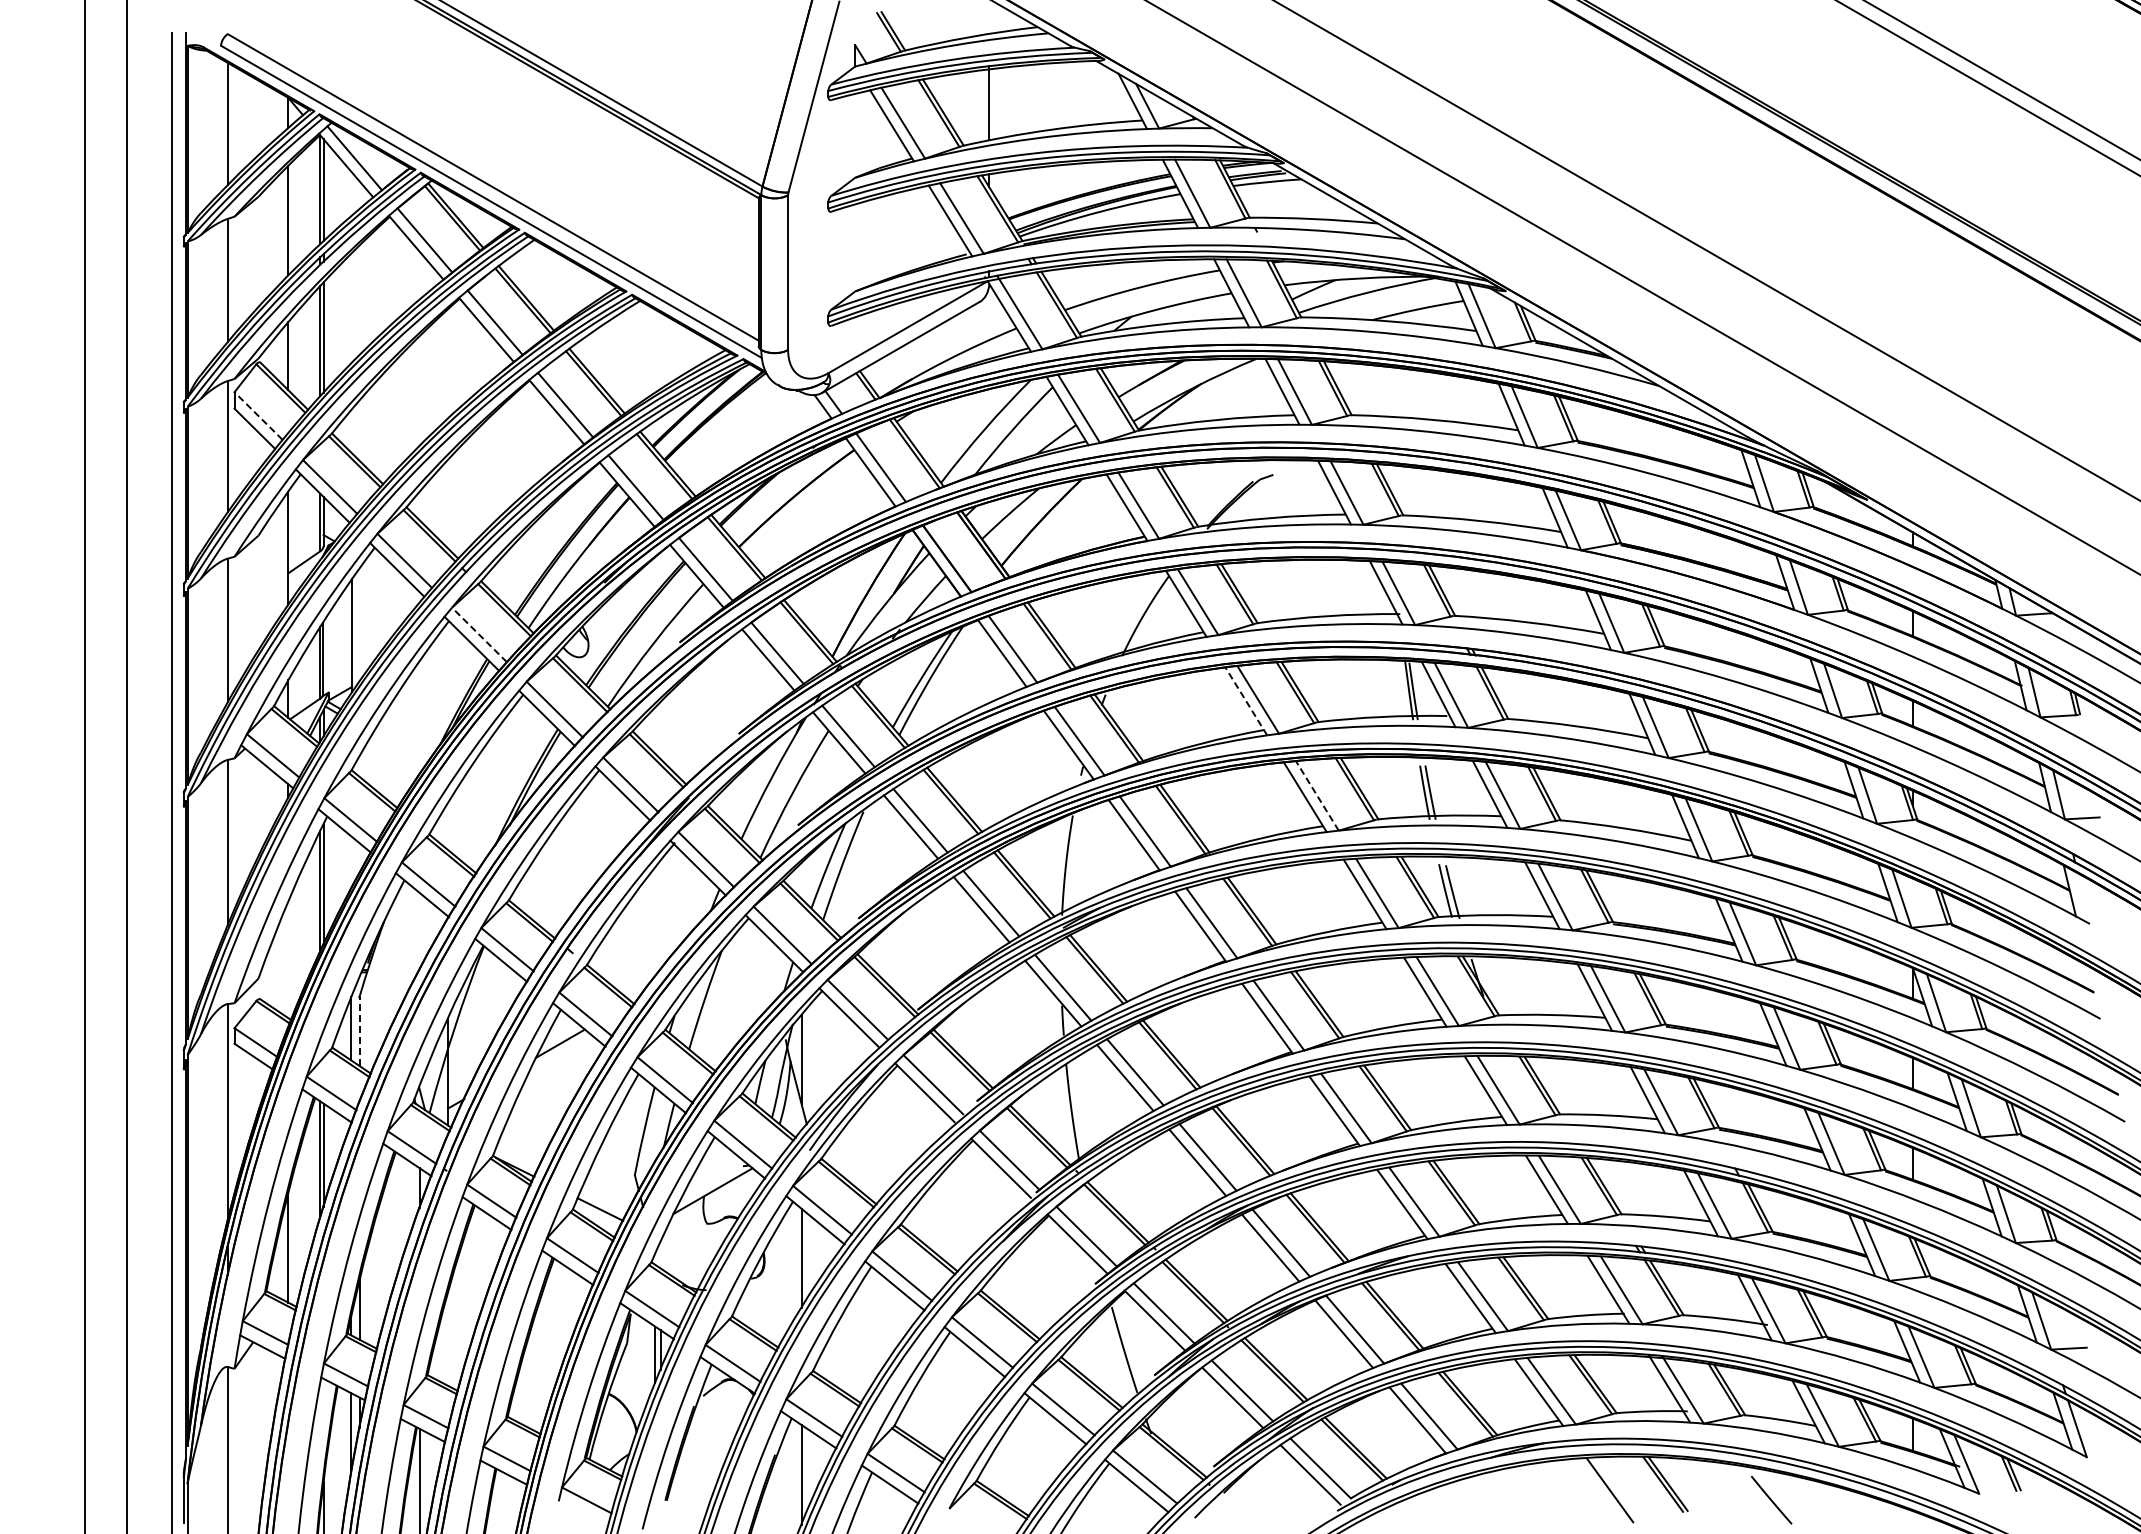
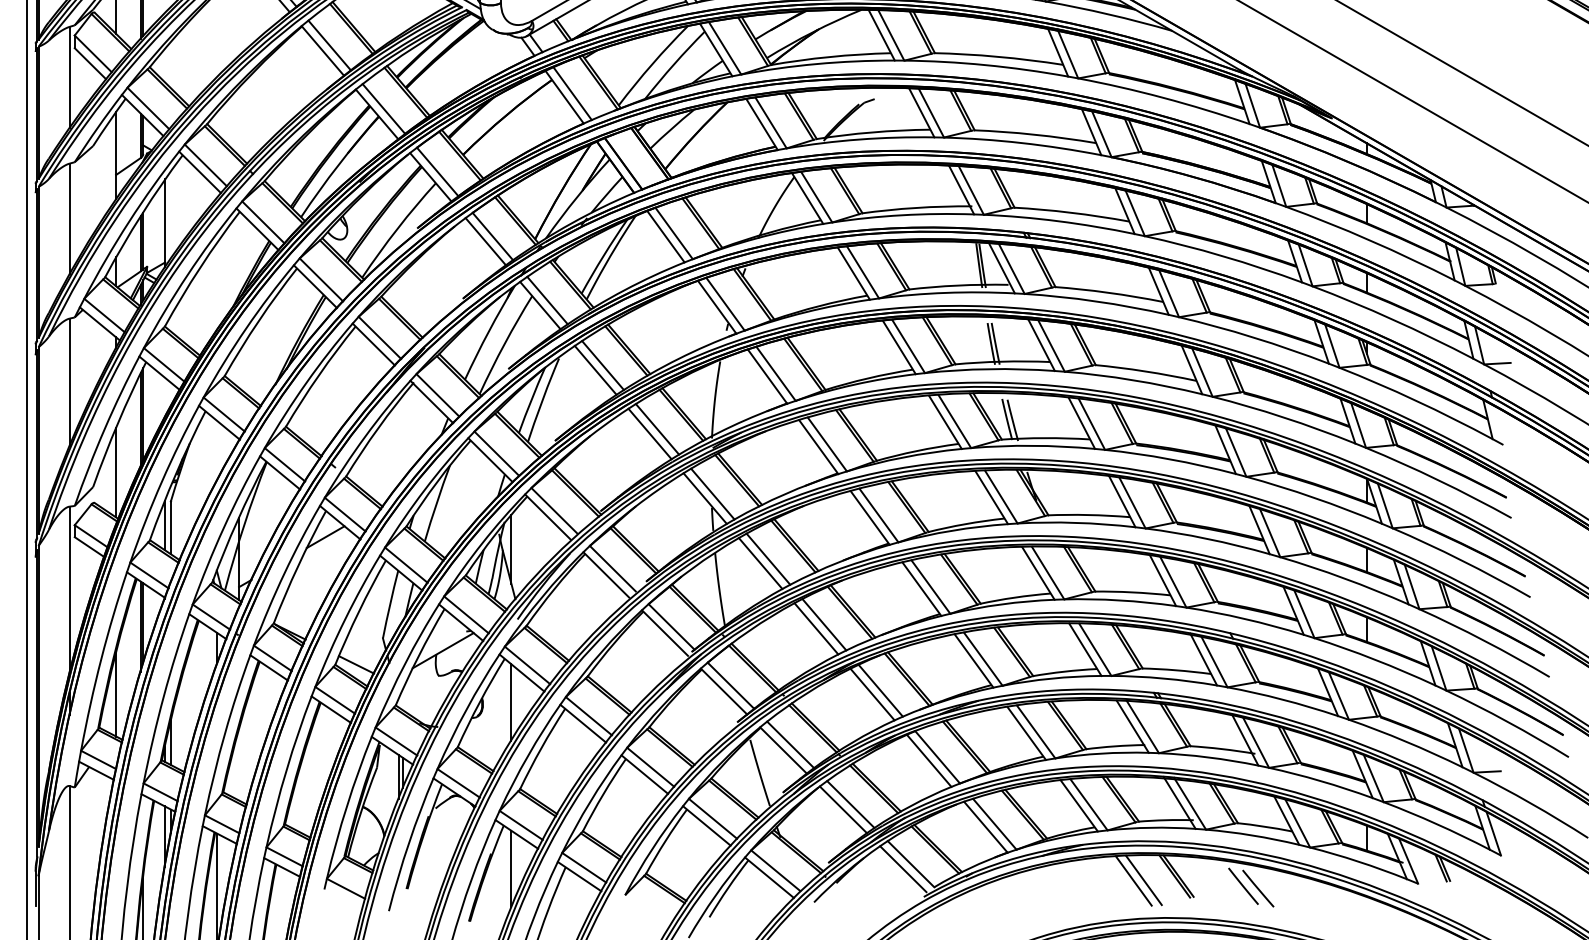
line: (258, 416) -> (93, 54), dashed -> solid
line: (479, 634) -> (263, 222), dashed -> solid
line: (1246, 701) -> (853, 273), dashed -> solid
line: (1317, 796) -> (908, 346), dashed -> solid
line: (288, 959) -> (116, 472), added
line: (359, 1031) -> (170, 527), dashed -> solid
line: (1622, 1489) -> (1143, 880), added
line: (1752, 1497) -> (1243, 886), added

